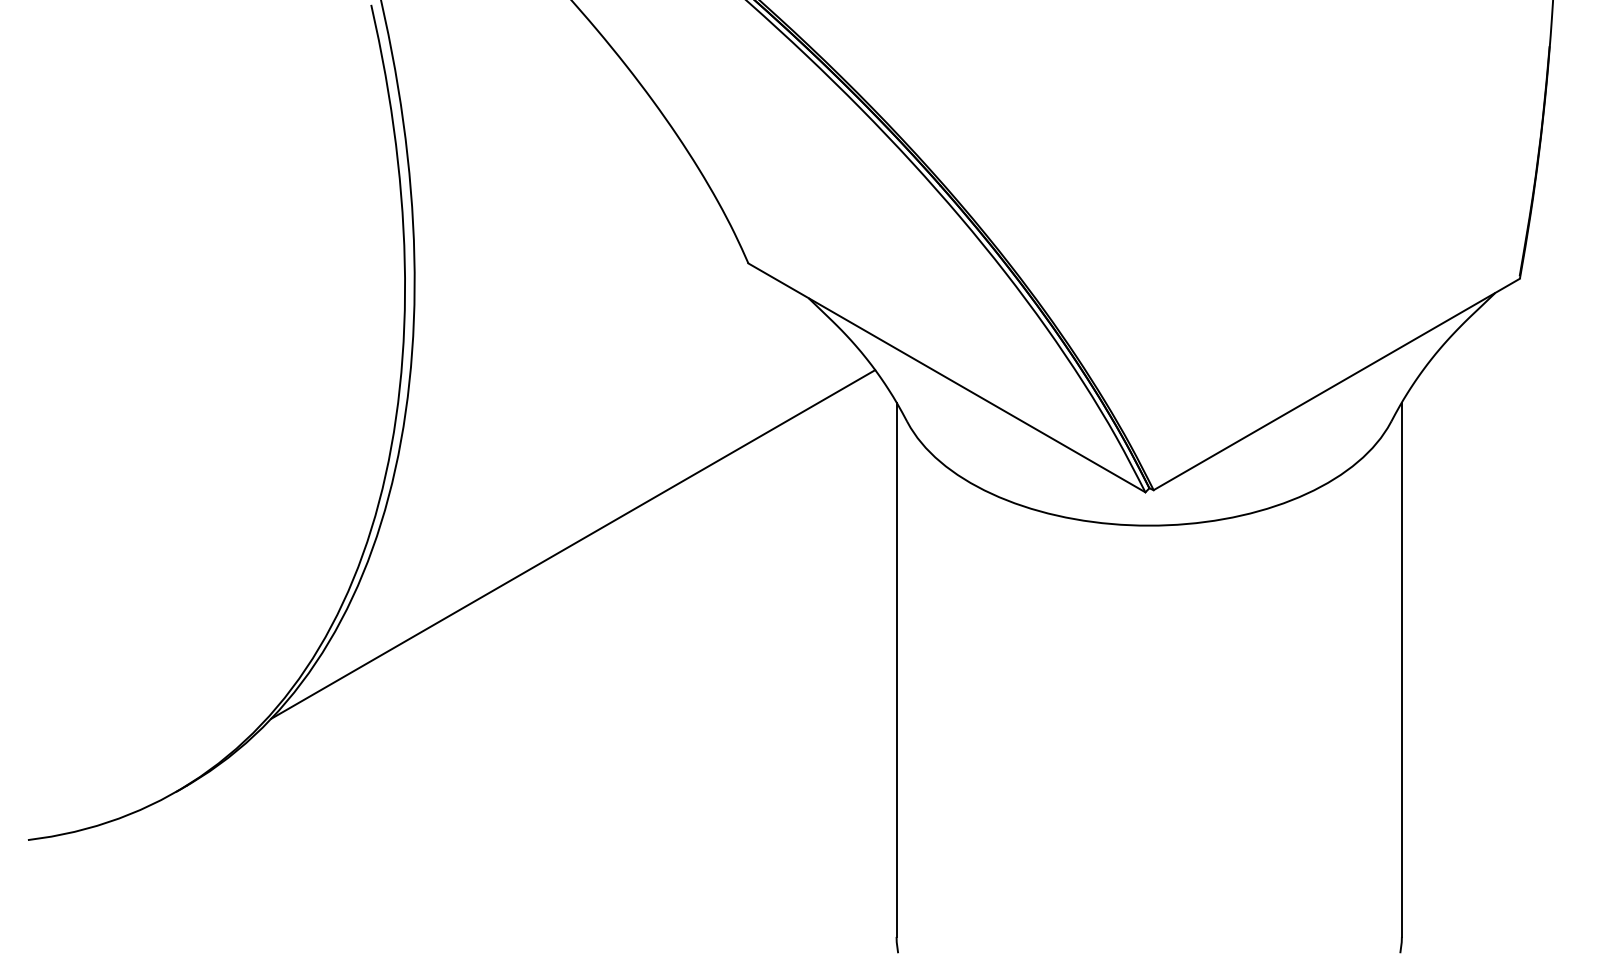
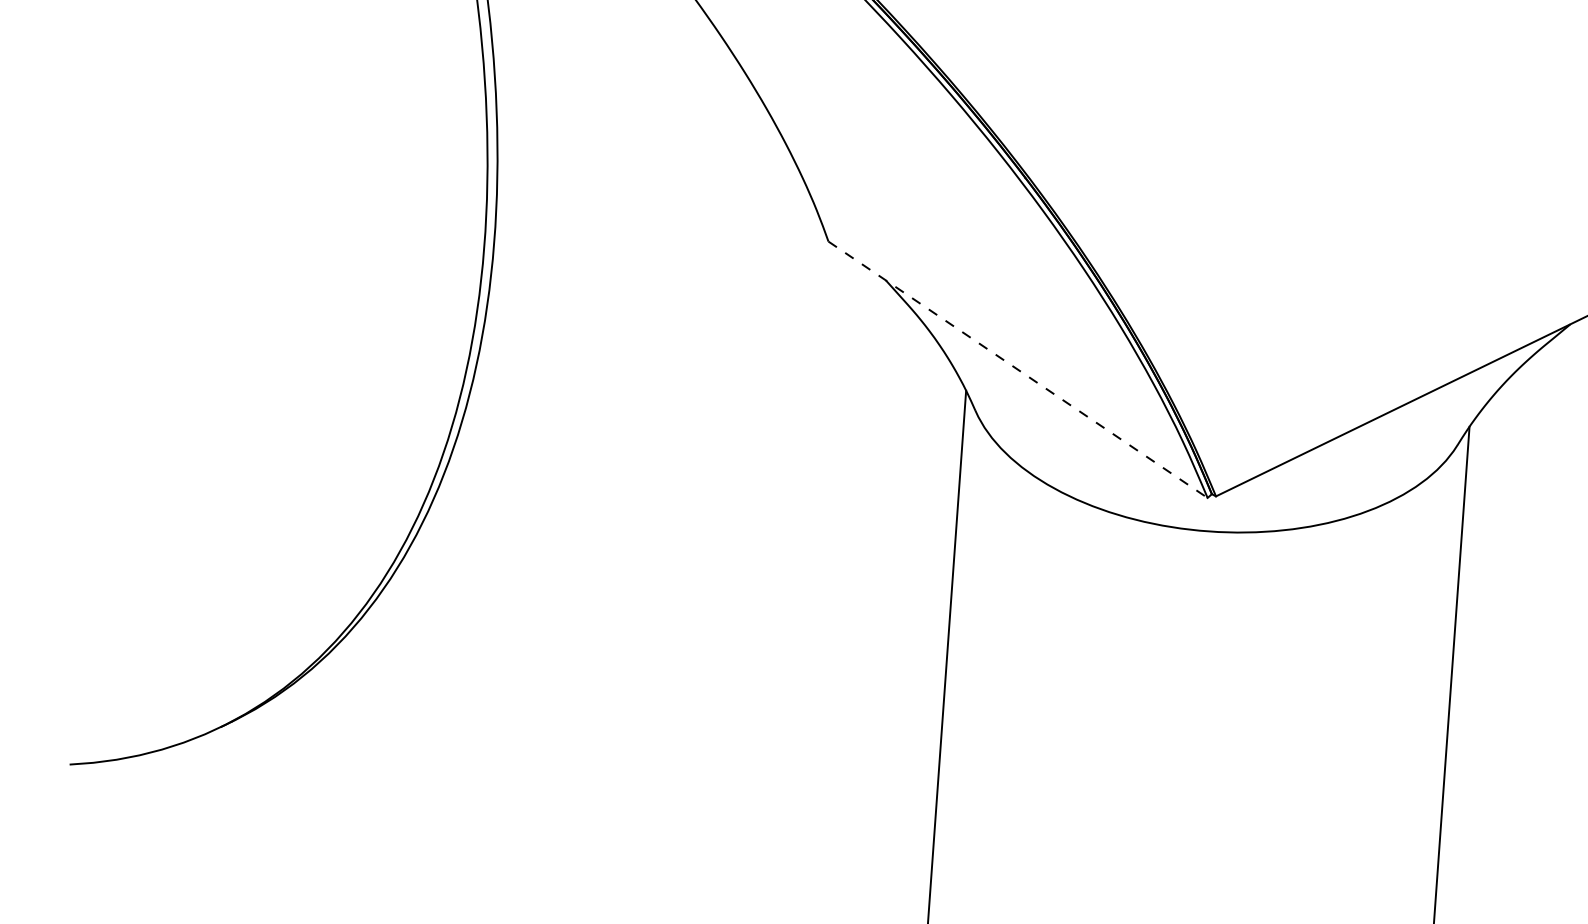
line: (947, 378) -> (1018, 370), solid -> dashed
line: (573, 544) -> (634, 509), removed

